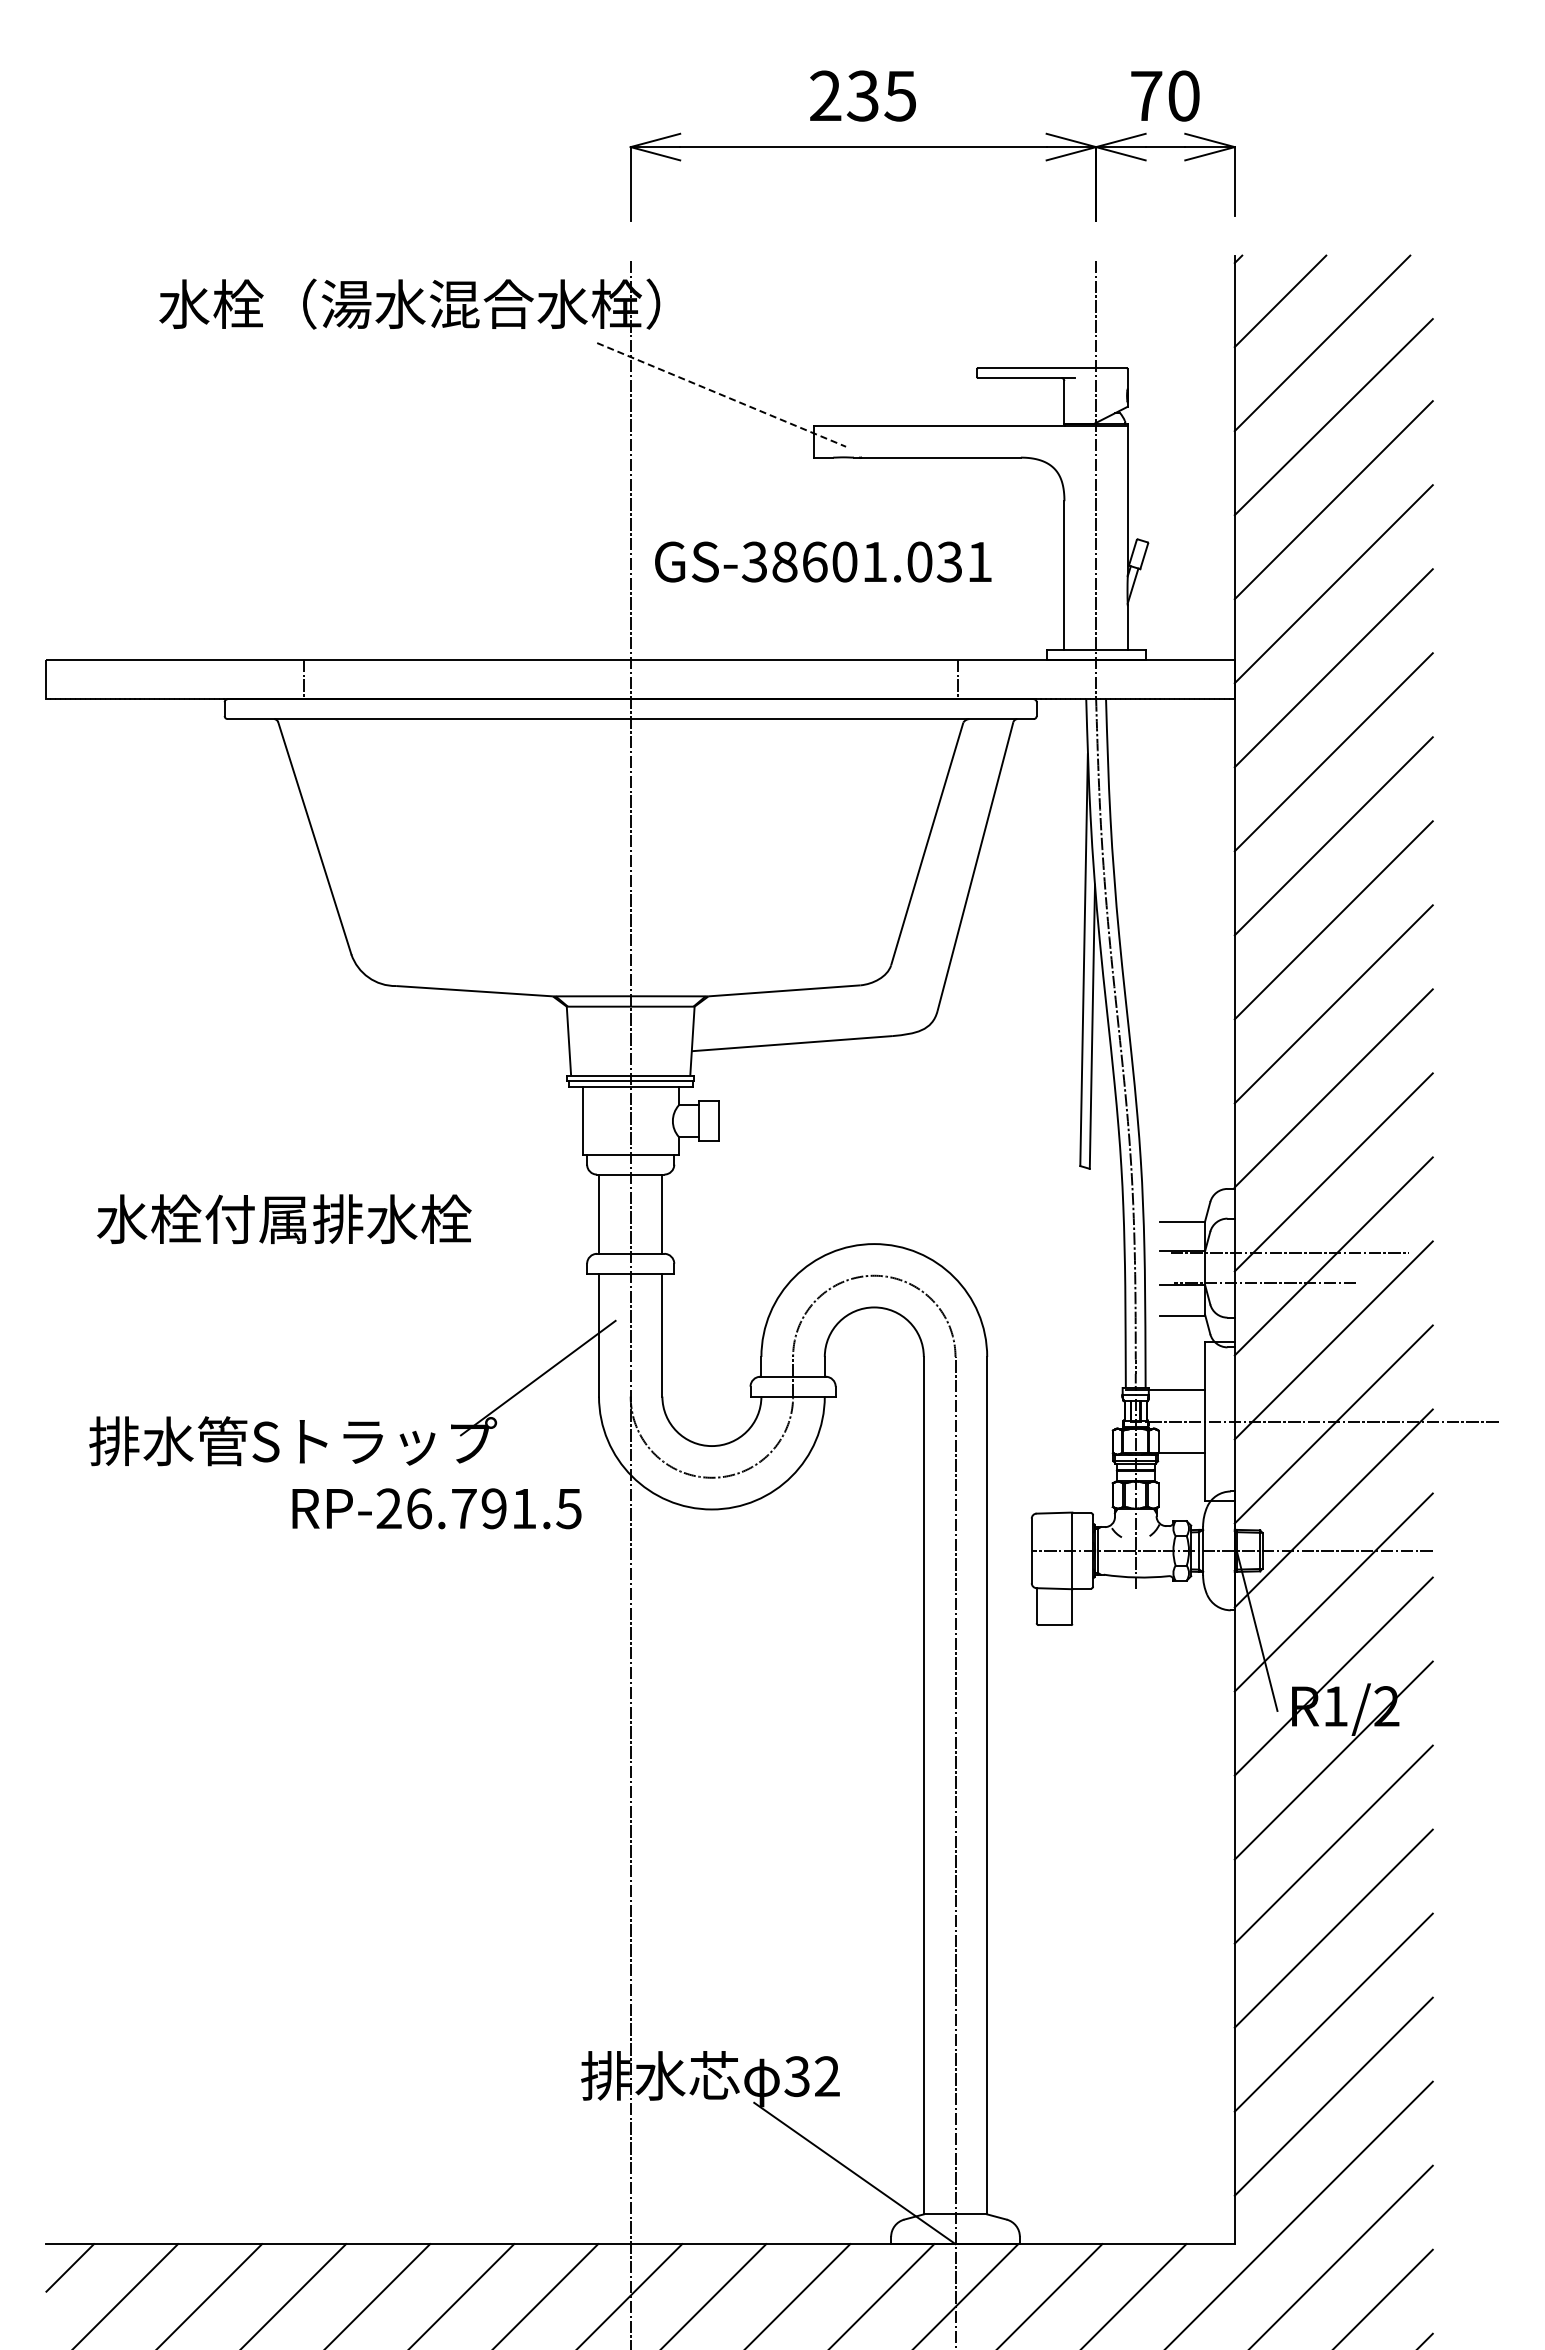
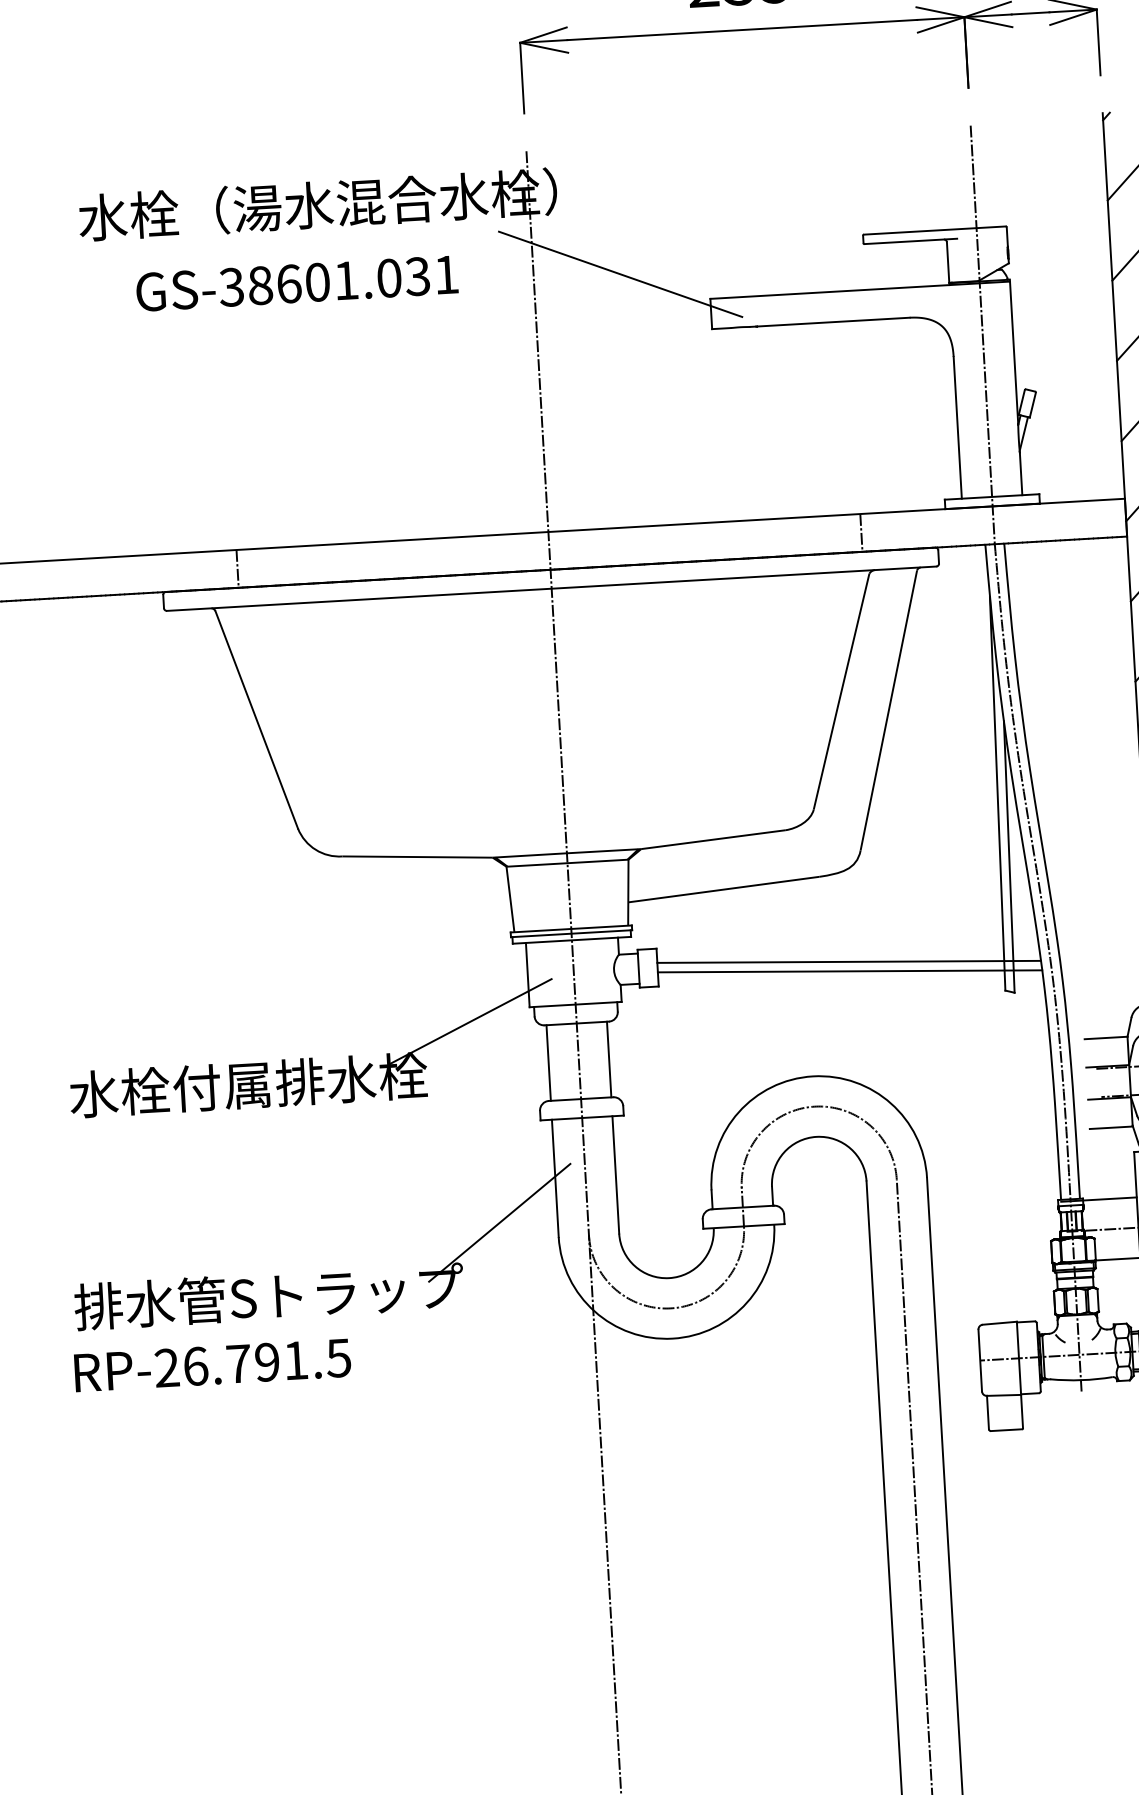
line: (721, 394) -> (620, 273), dashed -> solid
text: (823, 561) -> (297, 283), moved
line: (918, 1126) -> (848, 961), added
line: (918, 1136) -> (849, 971), added
line: (519, 1166) -> (470, 1021), added
text: (436, 1508) -> (212, 1365), moved

